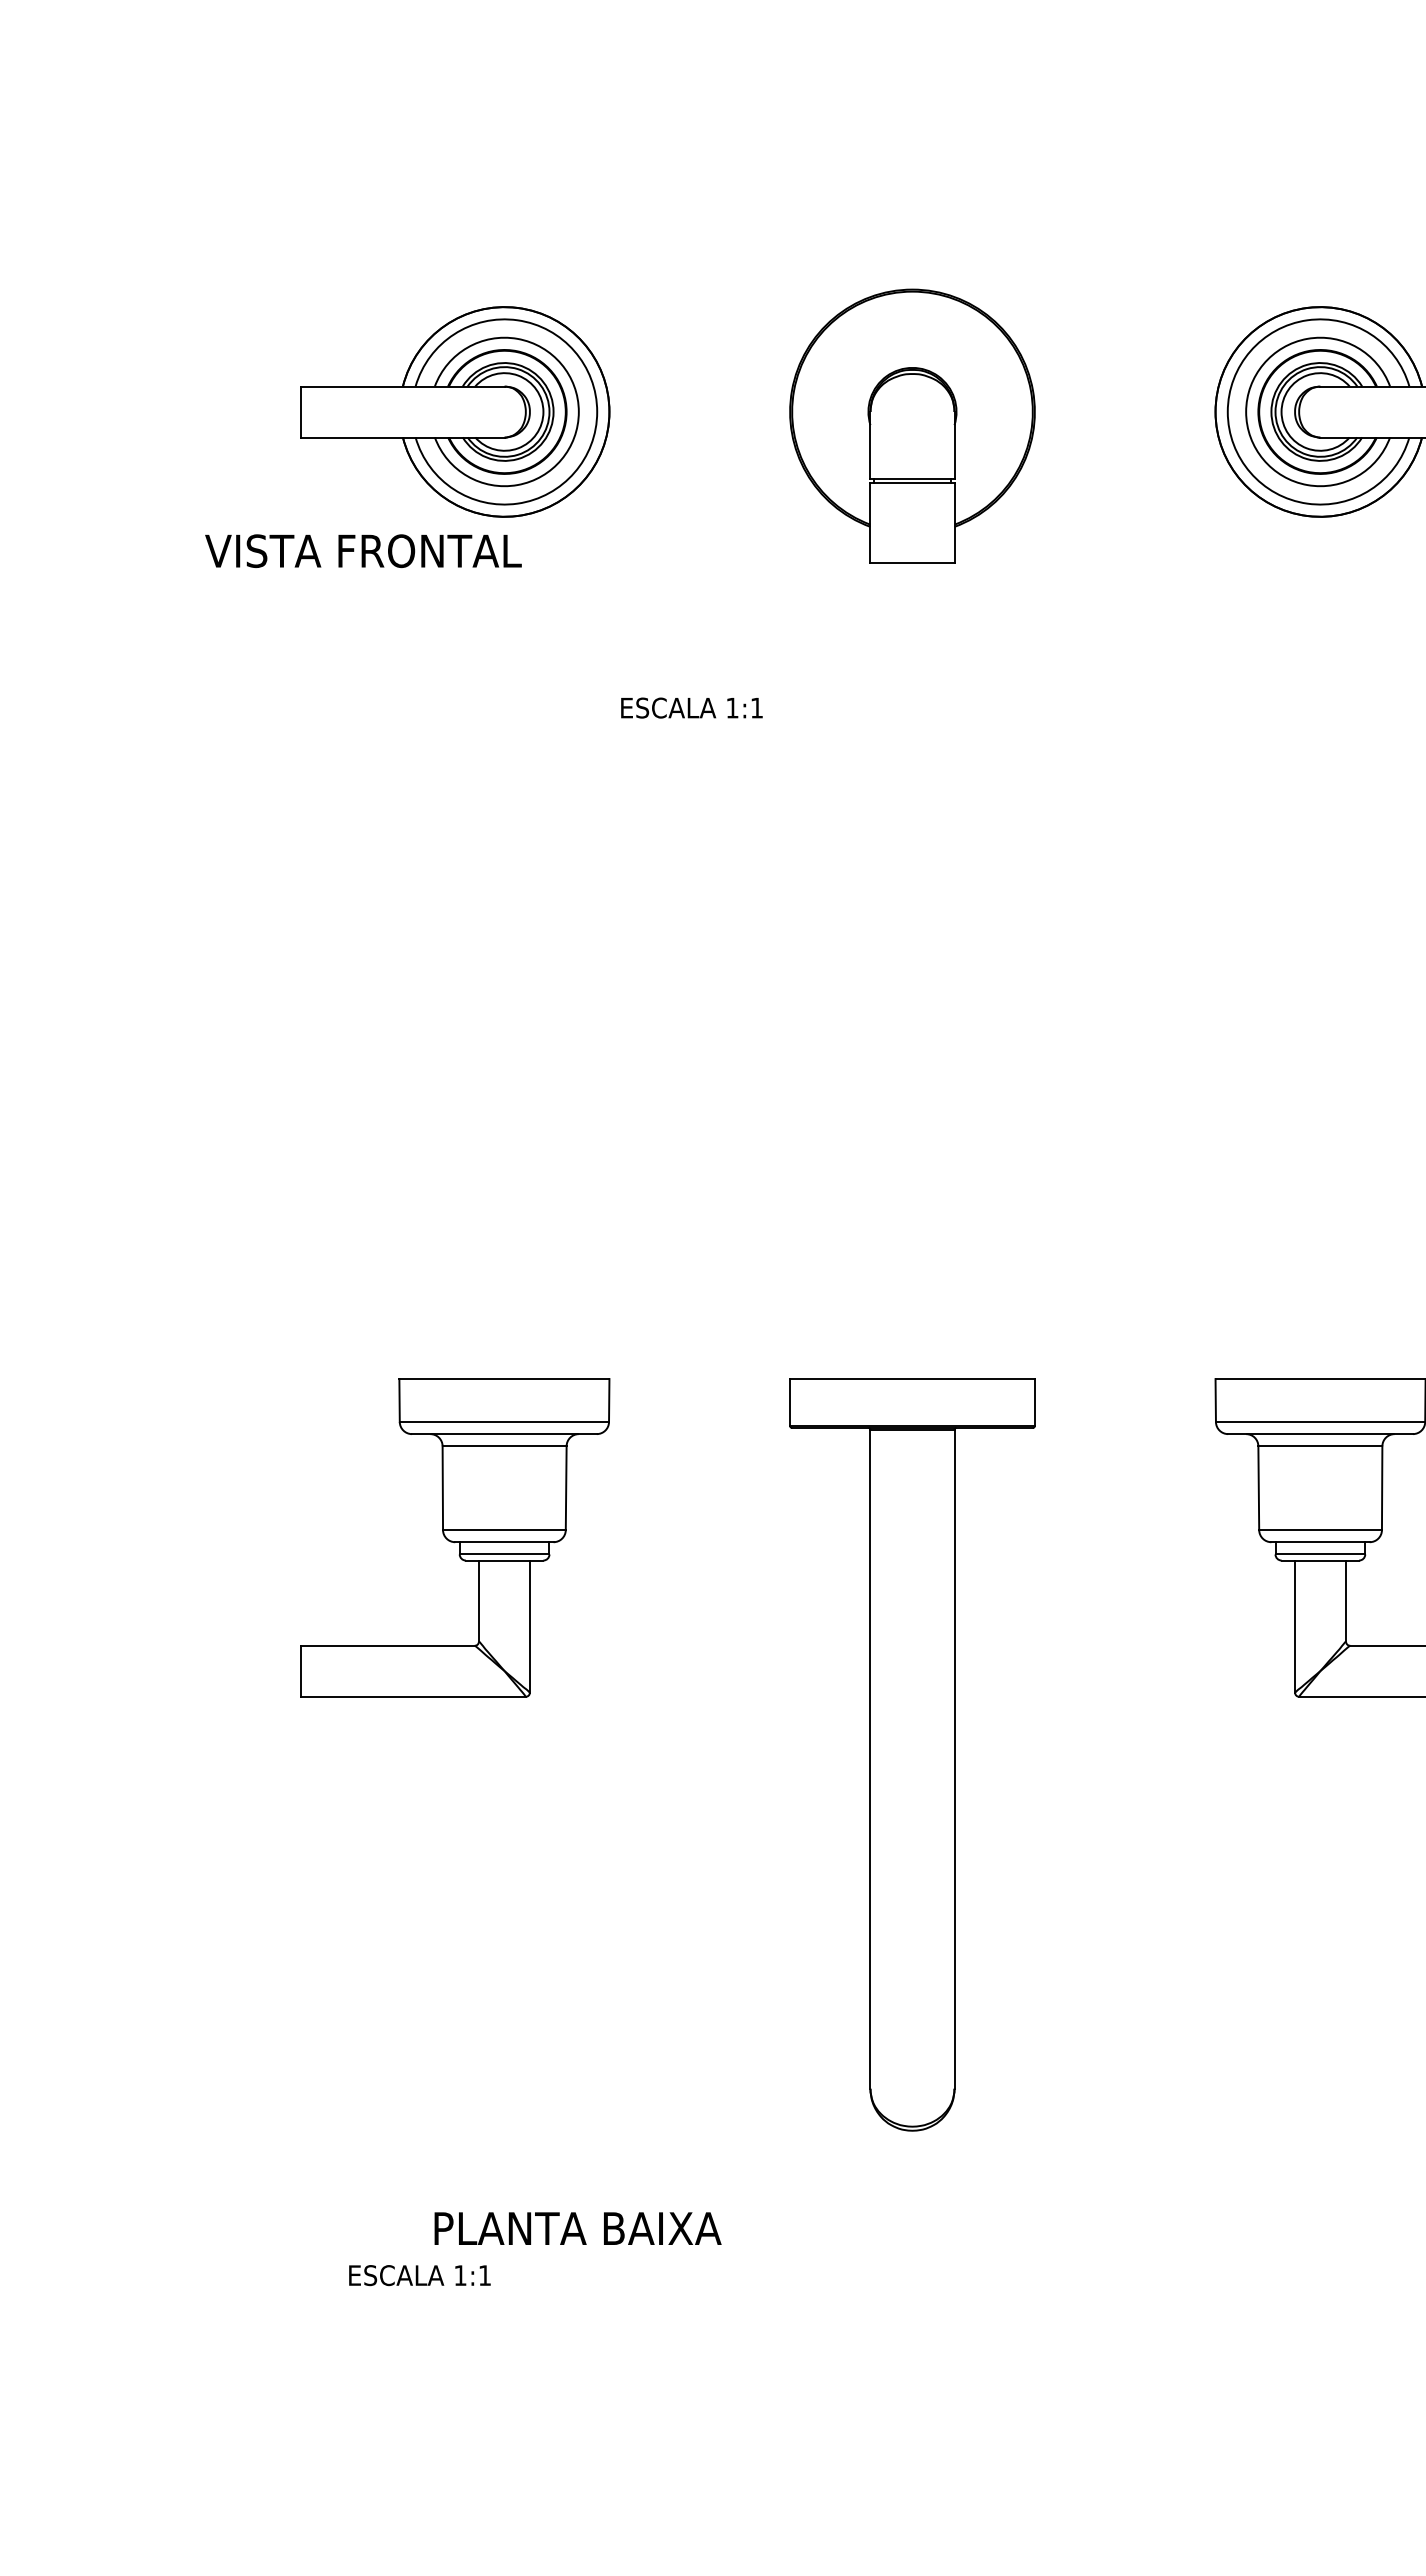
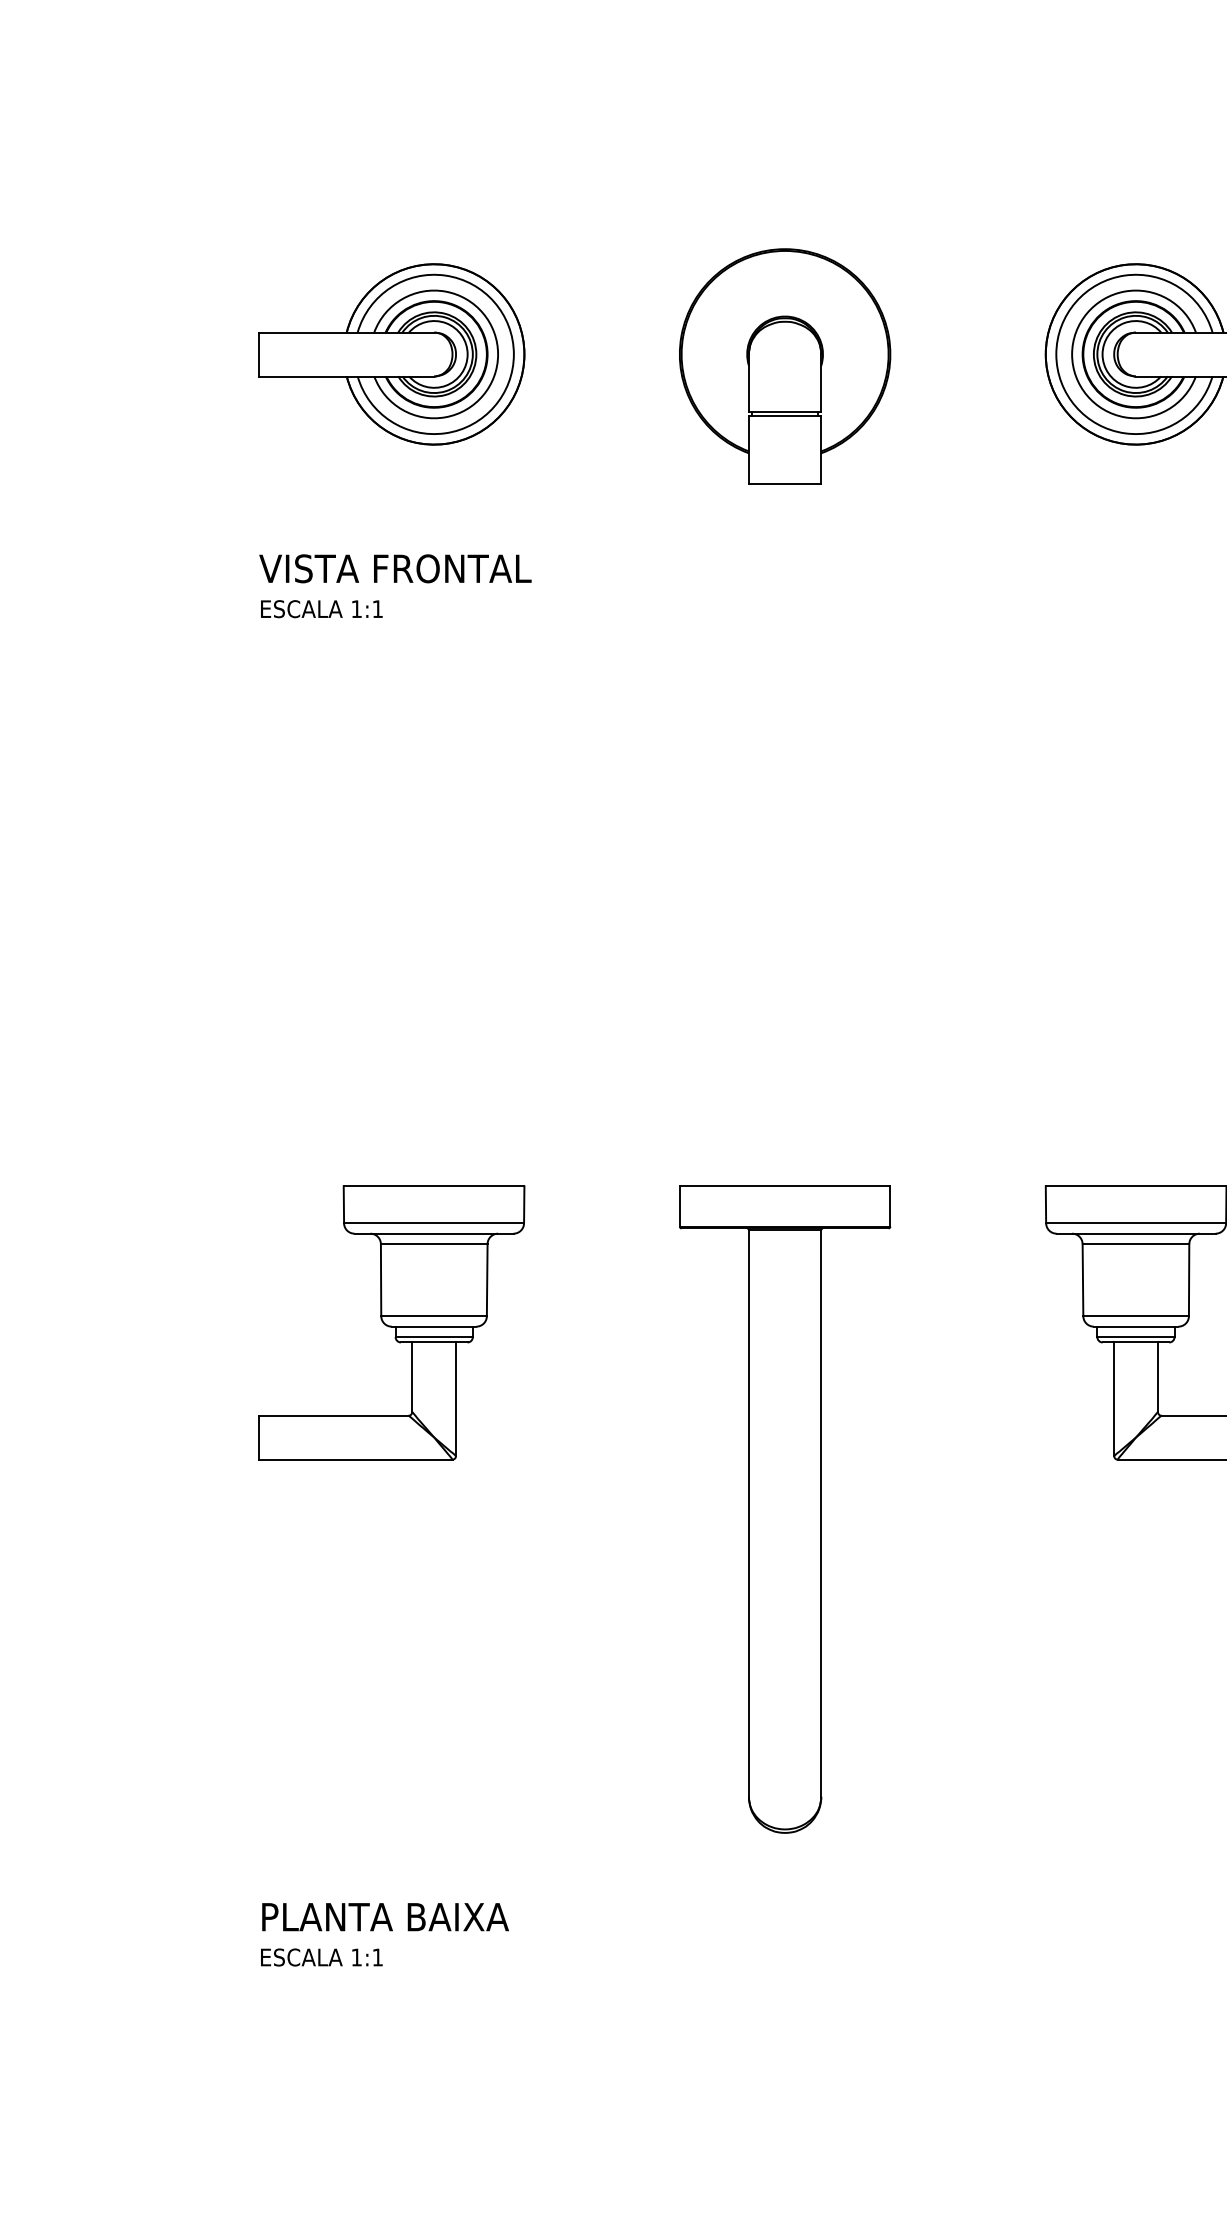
text: (363, 551) -> (395, 569), moved
text: (691, 707) -> (321, 608), moved
text: (577, 2228) -> (385, 1917), moved
text: (419, 2275) -> (321, 1957), moved

